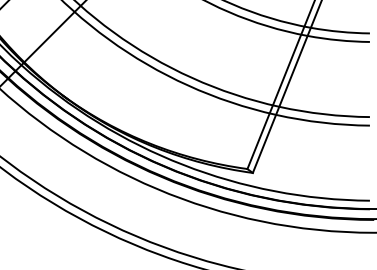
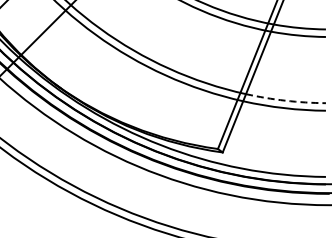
arc: (324, 114) -> (285, 100), solid -> dashed

